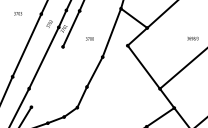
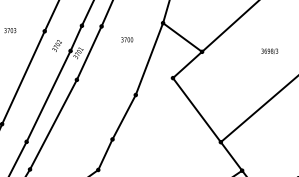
text: (89, 38) -> (126, 39), moved
text: (192, 38) -> (269, 51), moved
line: (46, 76) -> (52, 123), added

